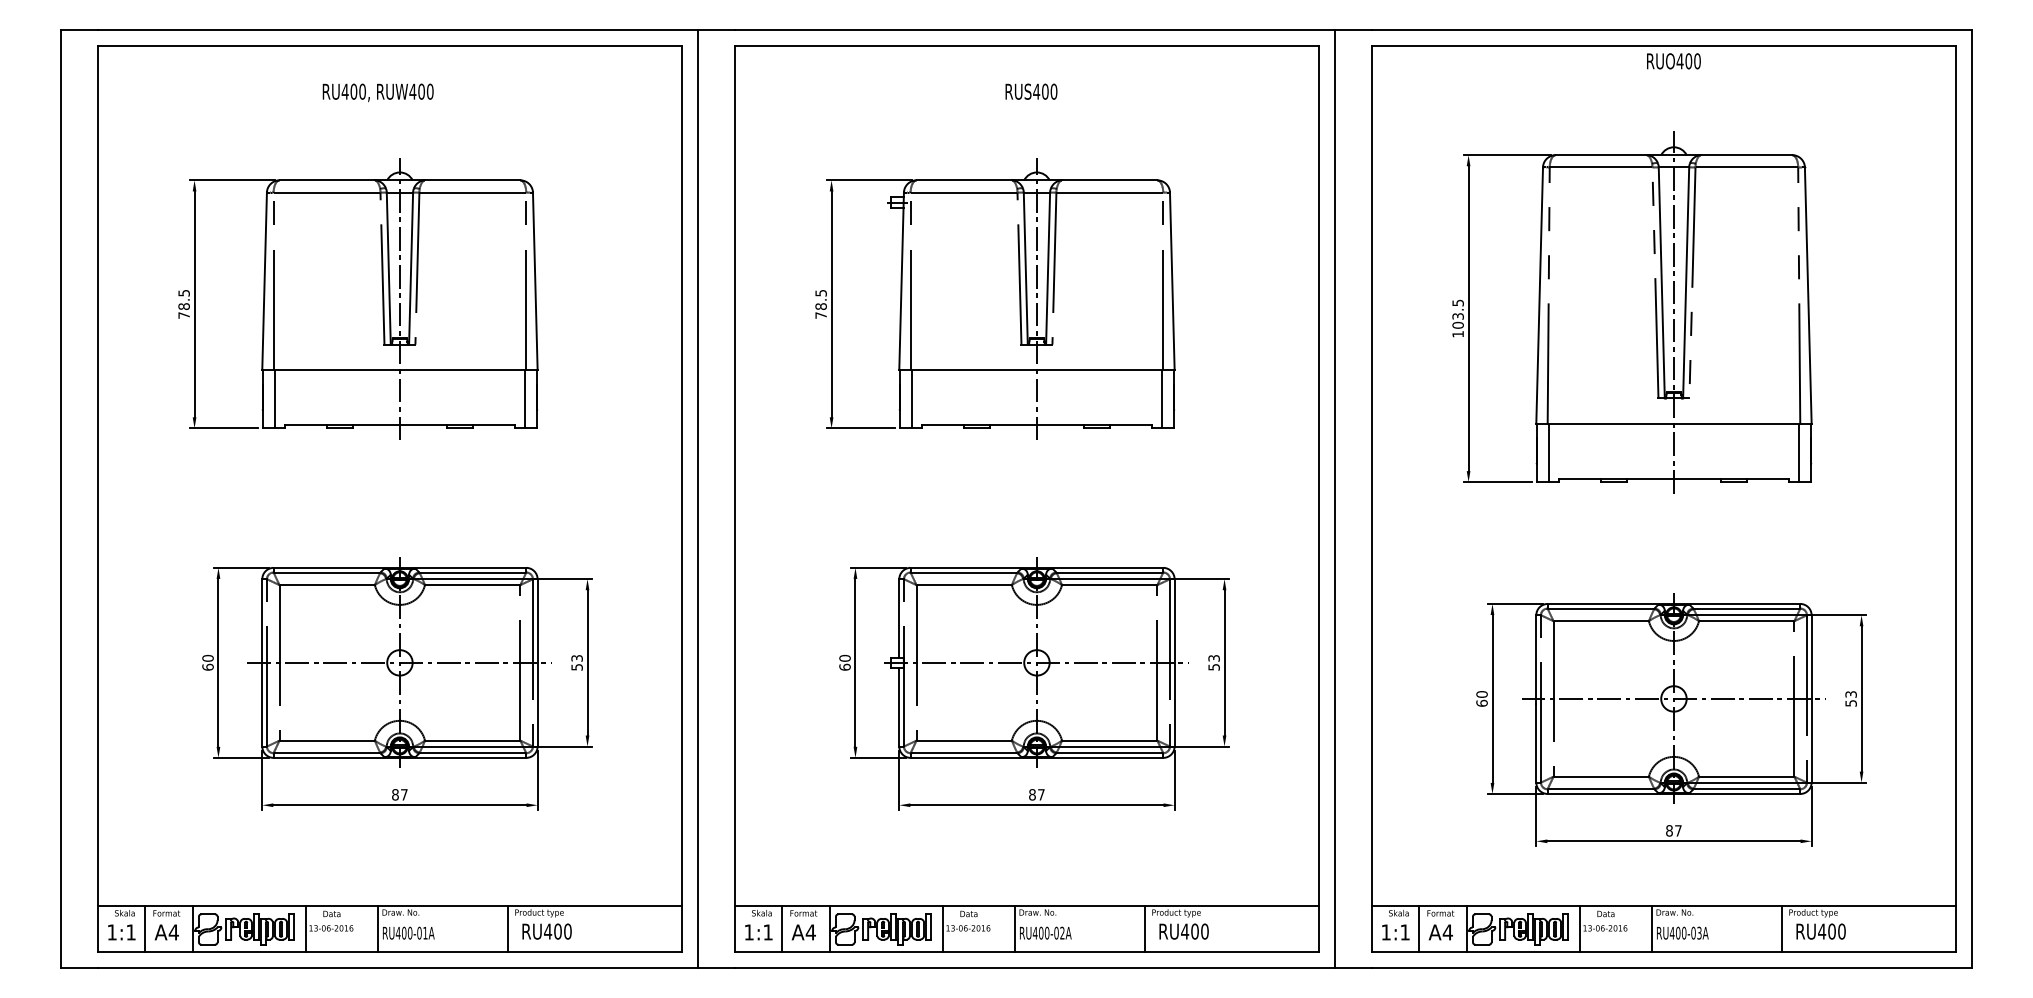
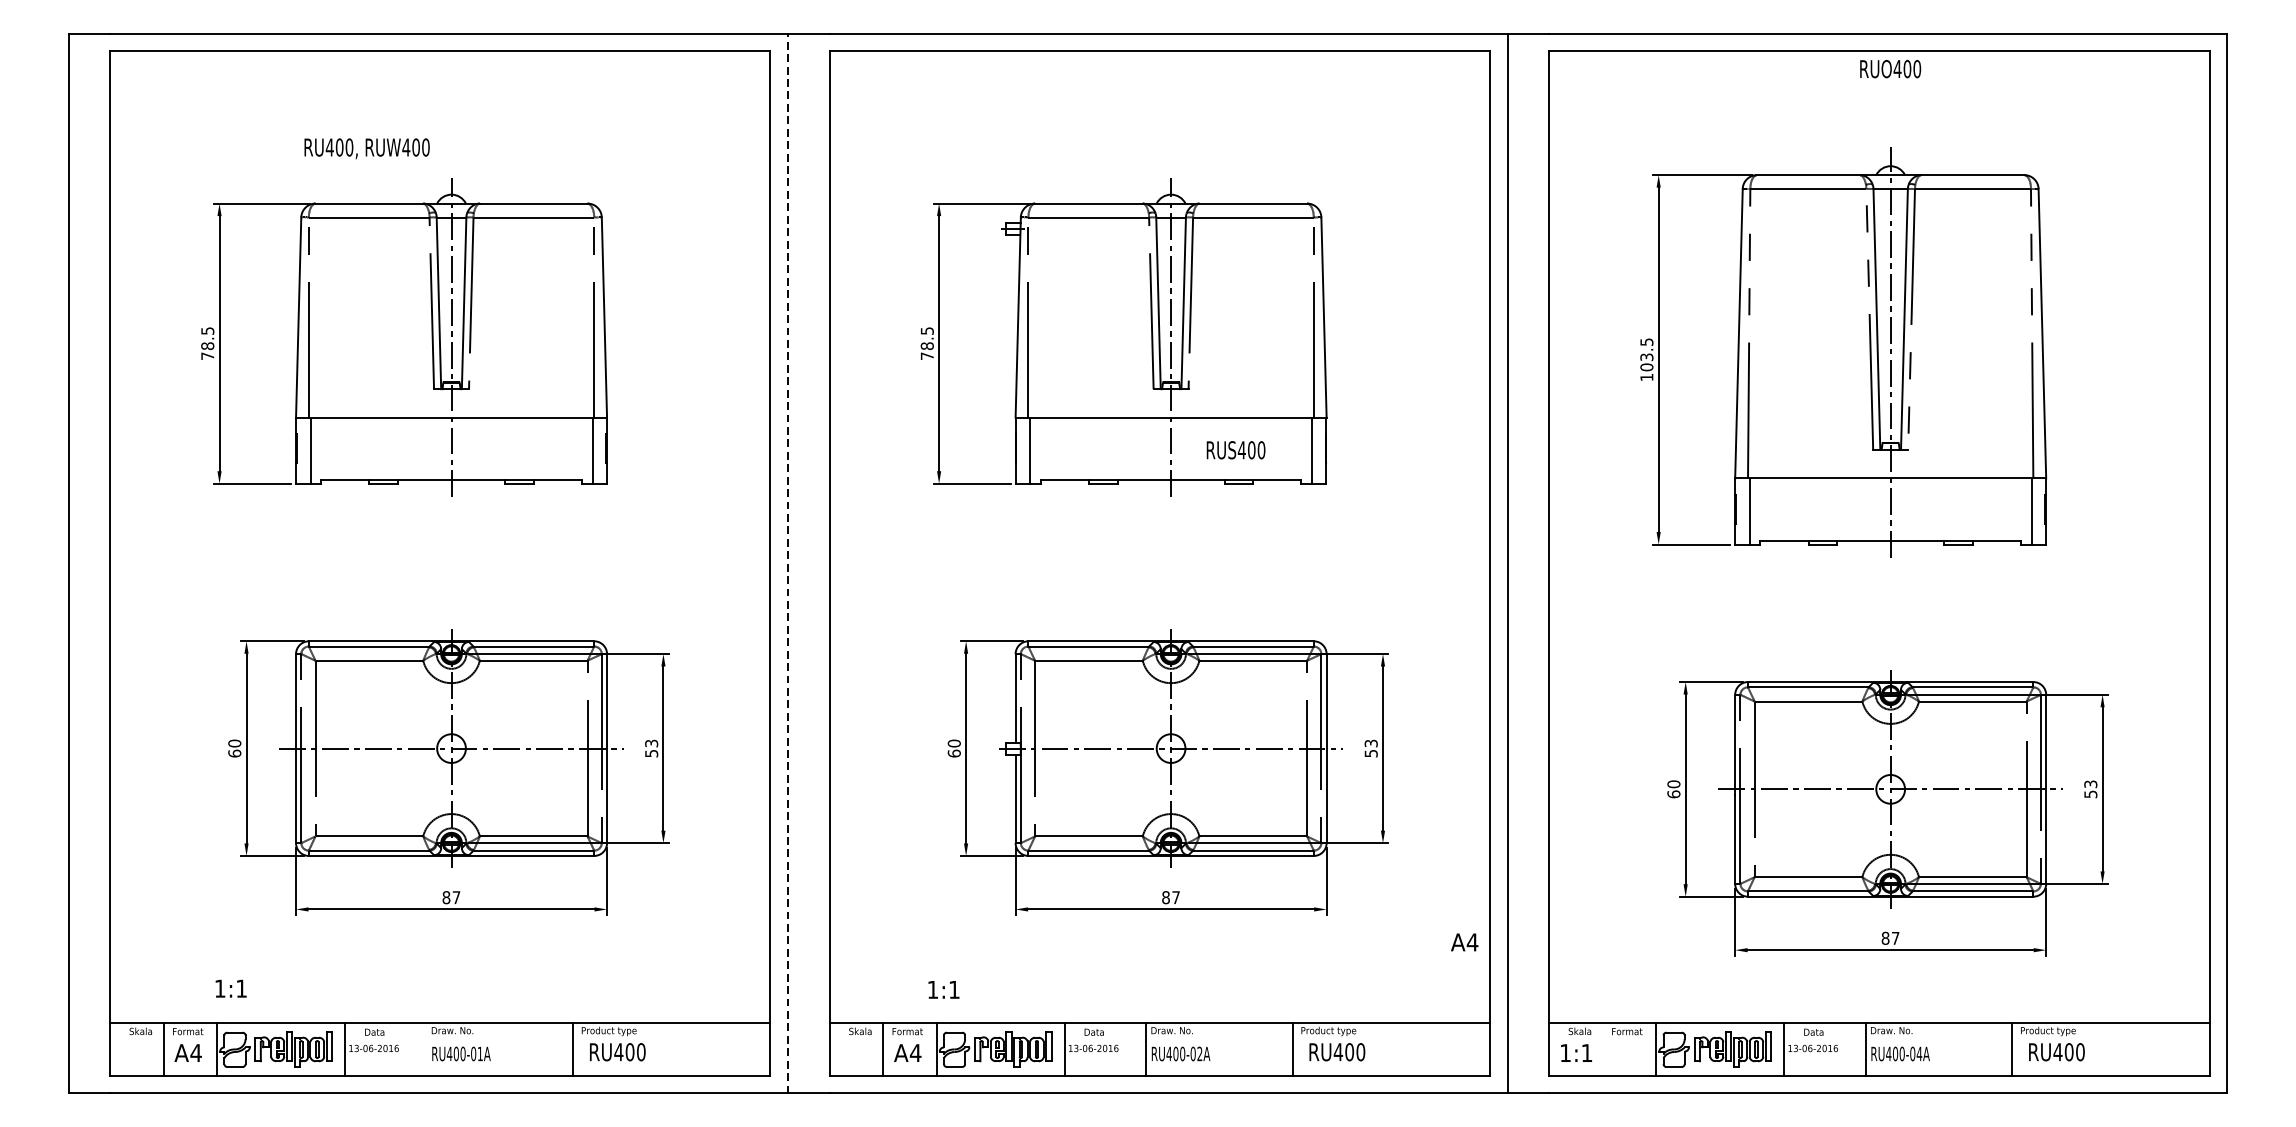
text: (1031, 91) -> (1236, 449), moved
text: (377, 92) -> (366, 148), moved
line: (697, 498) -> (787, 562), solid -> dashed
line: (377, 928) -> (426, 1048), removed
line: (1419, 928) -> (1603, 1048), removed
text: (121, 932) -> (230, 988), moved
text: (758, 932) -> (943, 989), moved
text: (1440, 932) -> (1464, 942), moved
text: (1699, 932) -> (1919, 1053), RU400-03A -> RU400-04A

